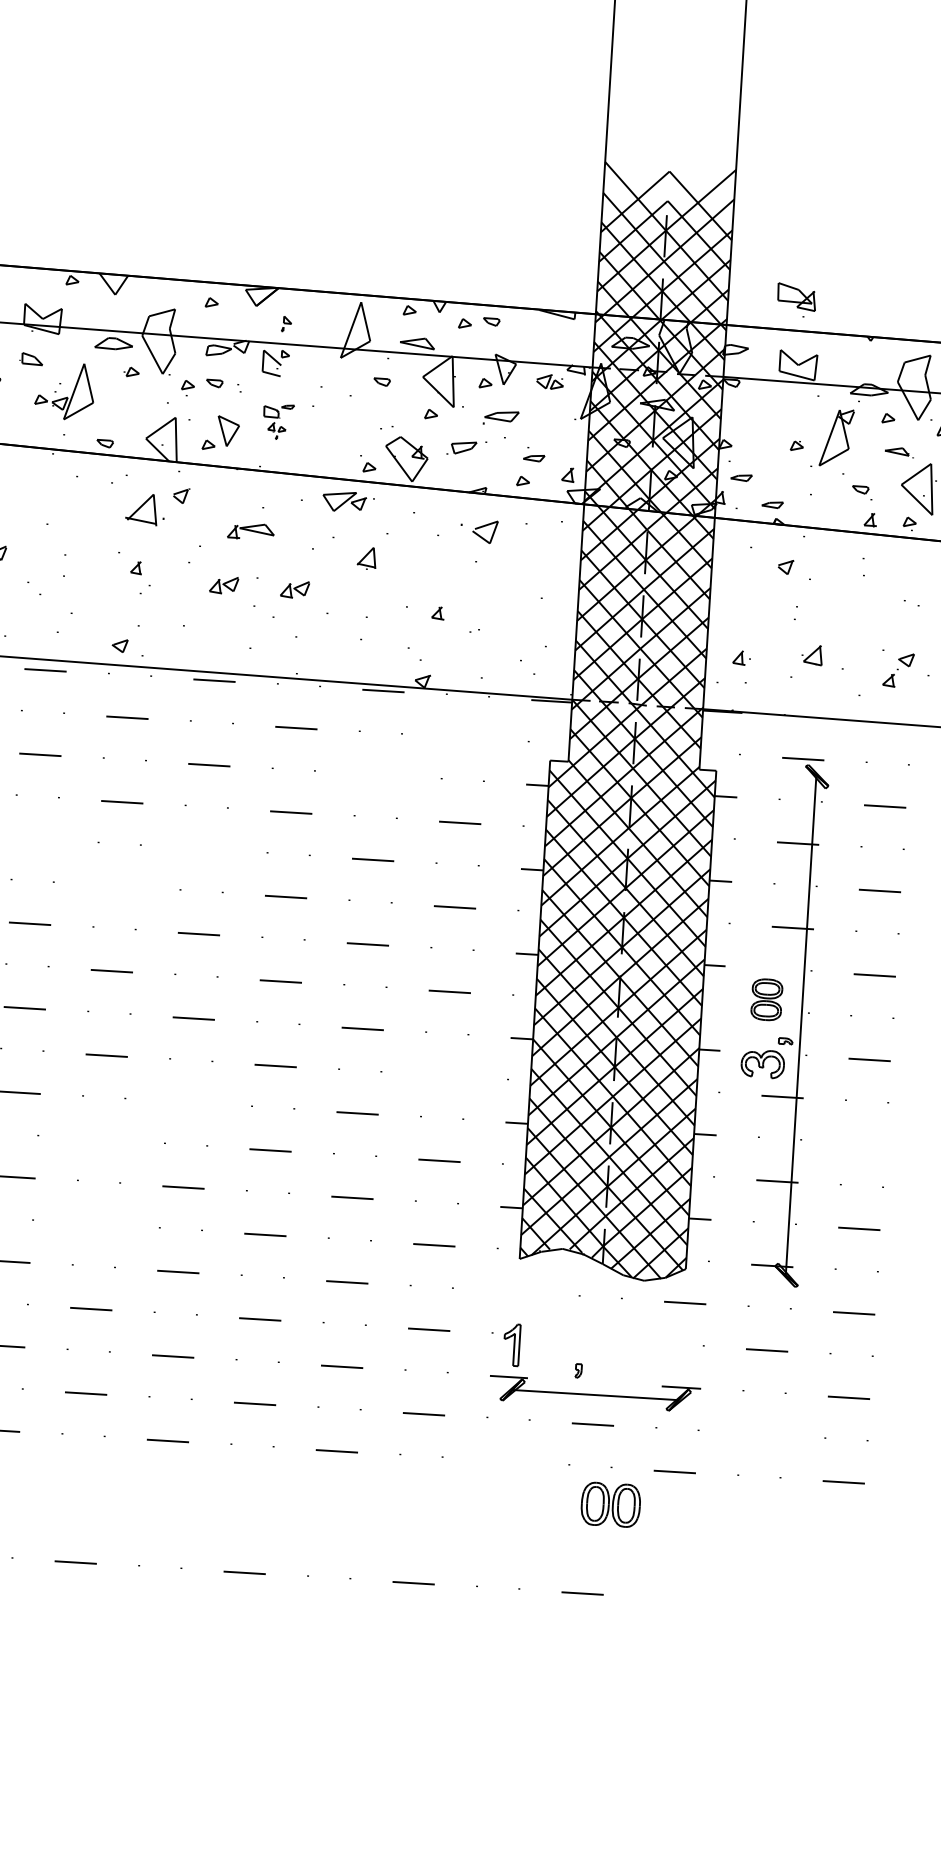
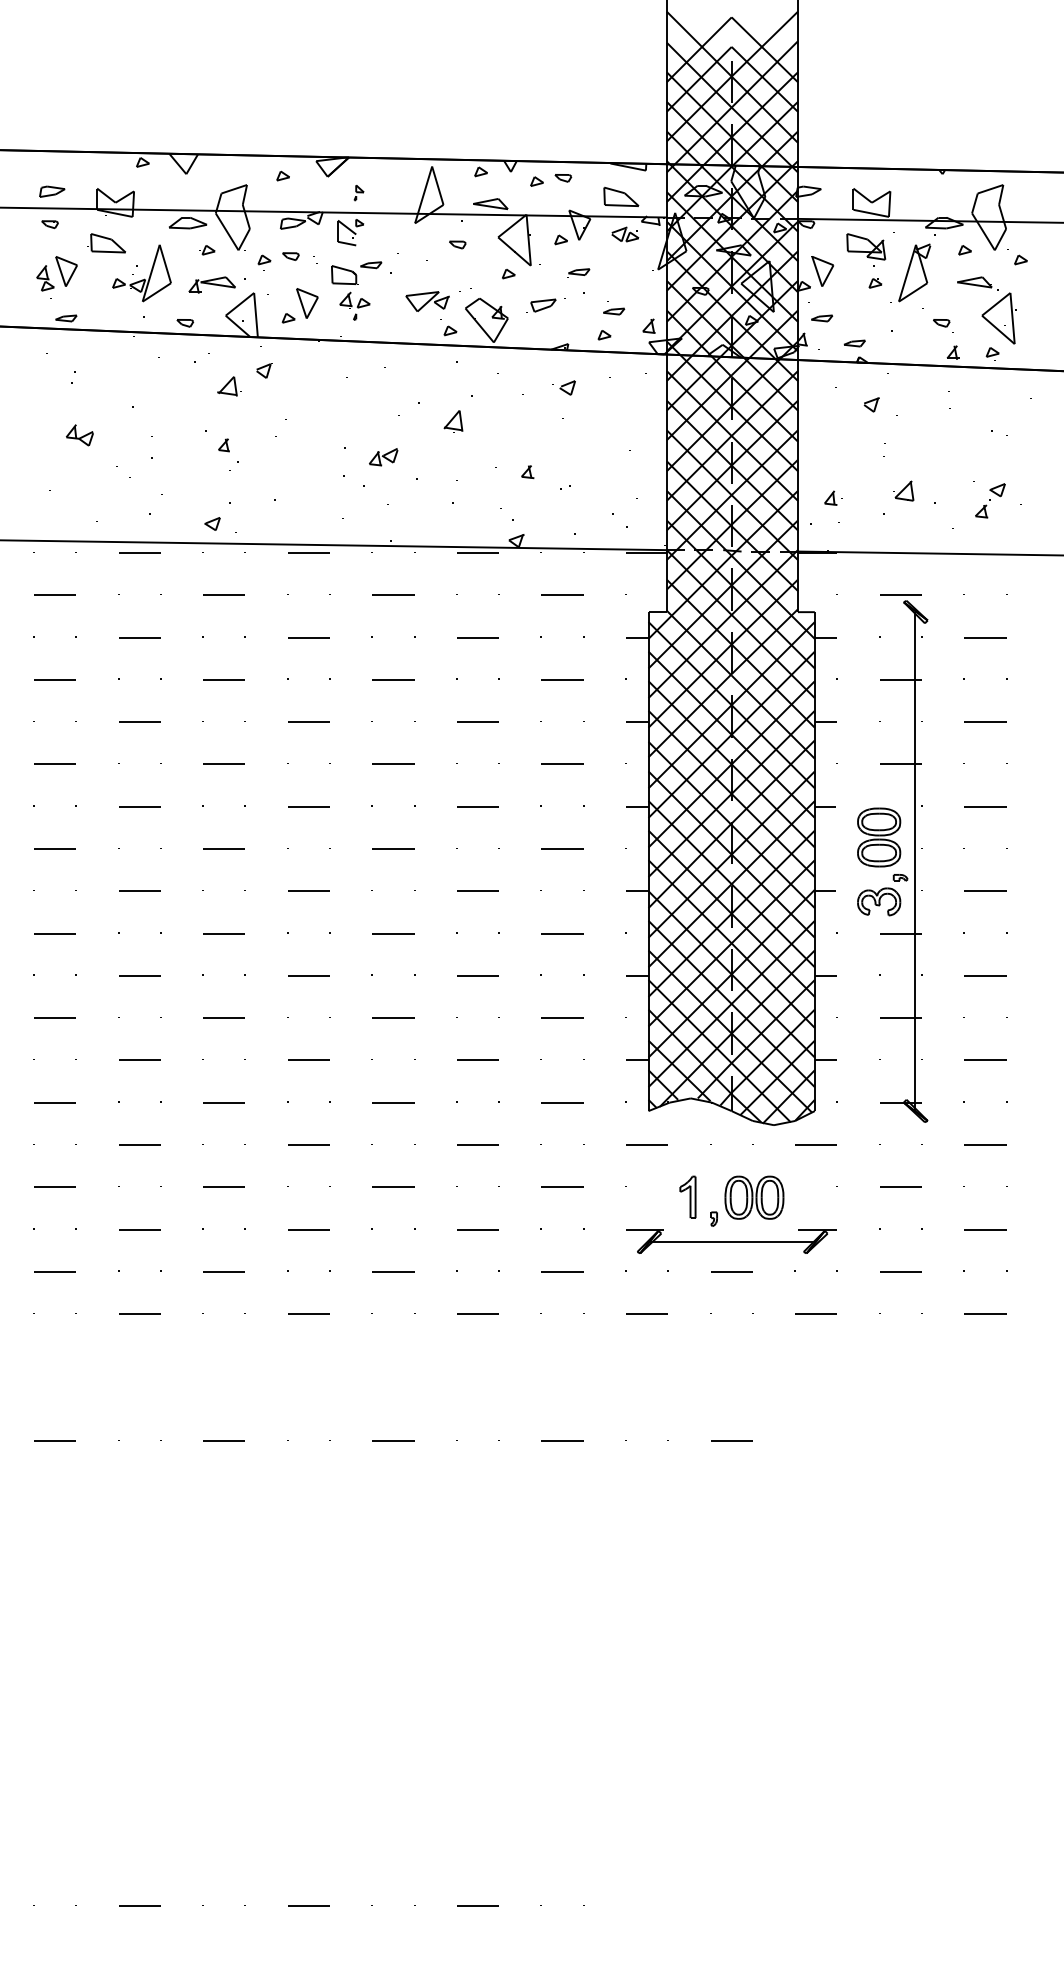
part: (796, 299) -> (866, 249), moved
part: (548, 343) -> (621, 196), added
part: (31, 359) -> (106, 243), size x1.67
part: (500, 417) -> (578, 272), size x0.62
part: (278, 421) -> (356, 290), size x1.67
part: (744, 430) -> (822, 271), added
part: (898, 452) -> (977, 283), size x1.43
part: (344, 501) -> (427, 301), moved
part: (145, 509) -> (229, 386), size x0.62
part: (478, 530) -> (563, 387), size x0.62
part: (250, 531) -> (211, 284), moved
part: (223, 585) -> (312, 457), removed
line: (465, 737) -> (562, 594), added
line: (377, 775) -> (477, 637), added
line: (35, 838) -> (139, 721), added
line: (203, 849) -> (308, 721), added
line: (116, 885) -> (223, 763), added
part: (767, 999) -> (879, 837), size x1.43
line: (444, 1076) -> (562, 933), added
line: (188, 1102) -> (308, 975), added
line: (100, 1139) -> (223, 1017), added
line: (864, 1144) -> (985, 975), added
line: (95, 1224) -> (223, 1102), added
line: (515, 1292) -> (646, 1144), added
part: (511, 1344) -> (687, 1196), moved
line: (761, 1434) -> (900, 1271), added
line: (505, 1461) -> (646, 1313), added
part: (610, 1504) -> (754, 1197), moved

